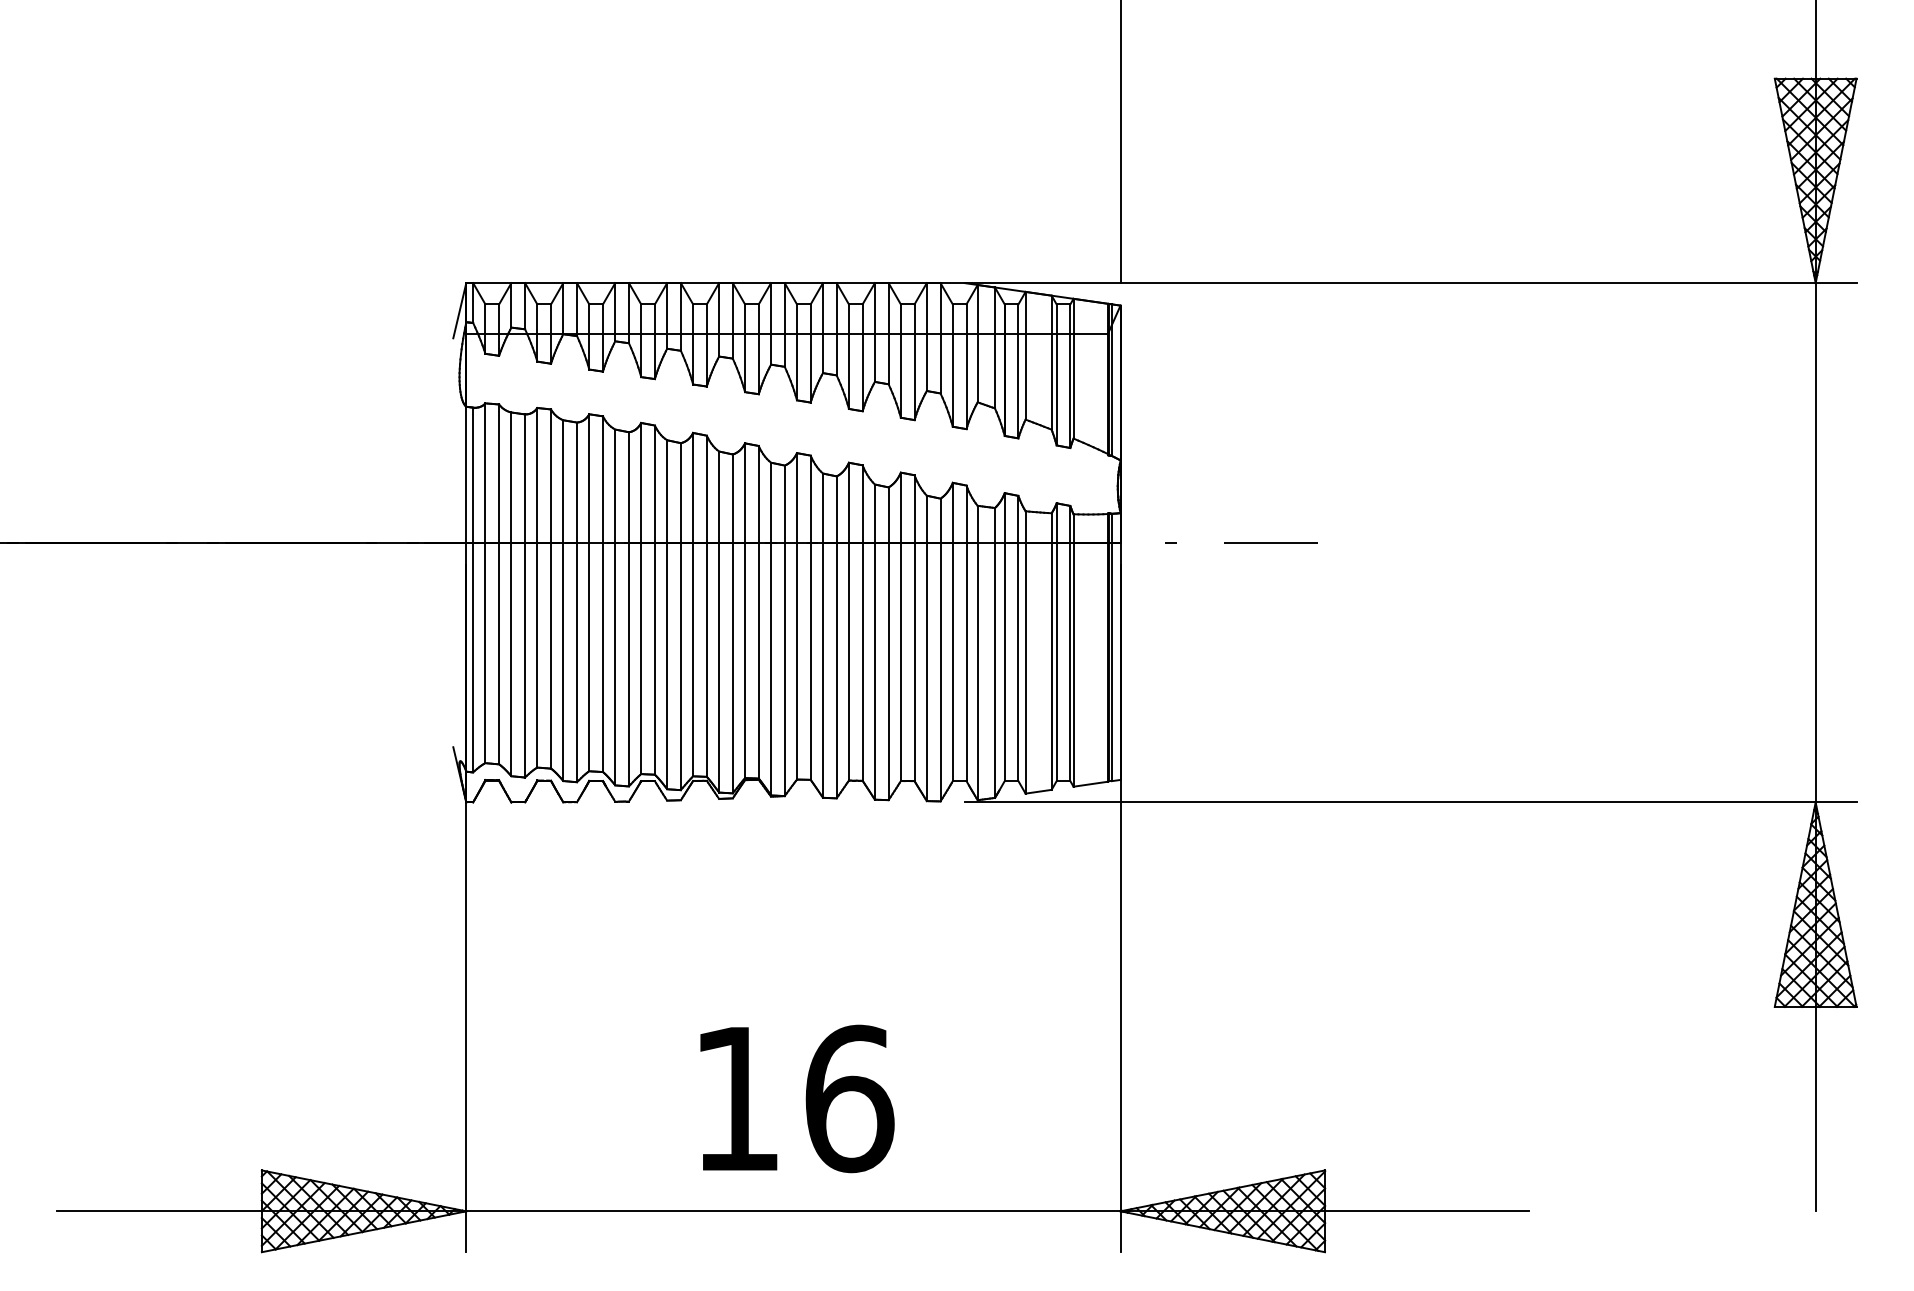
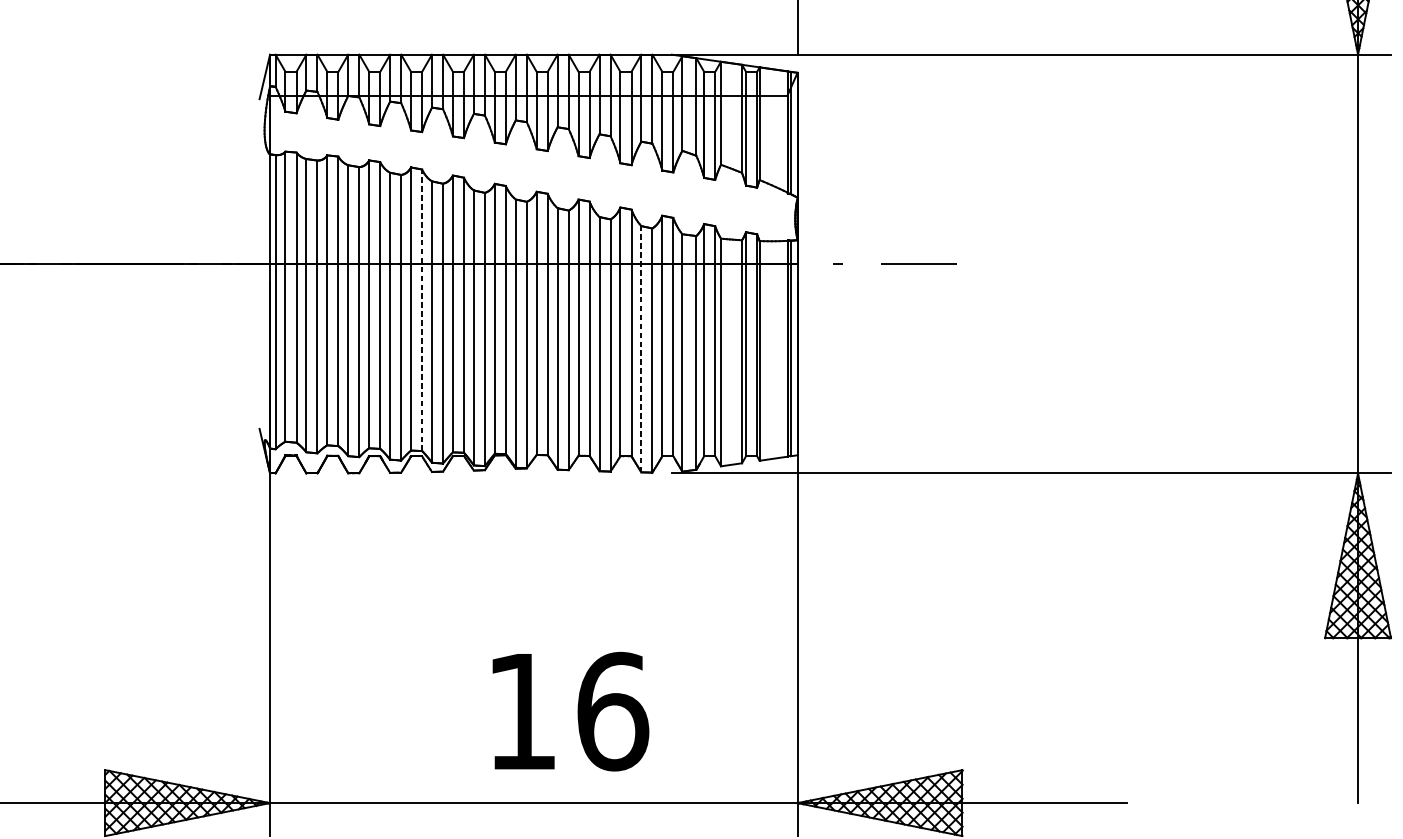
line: (654, 600) -> (421, 310), solid -> dashed
line: (926, 648) -> (641, 349), solid -> dashed
text: (797, 1098) -> (570, 711), moved

